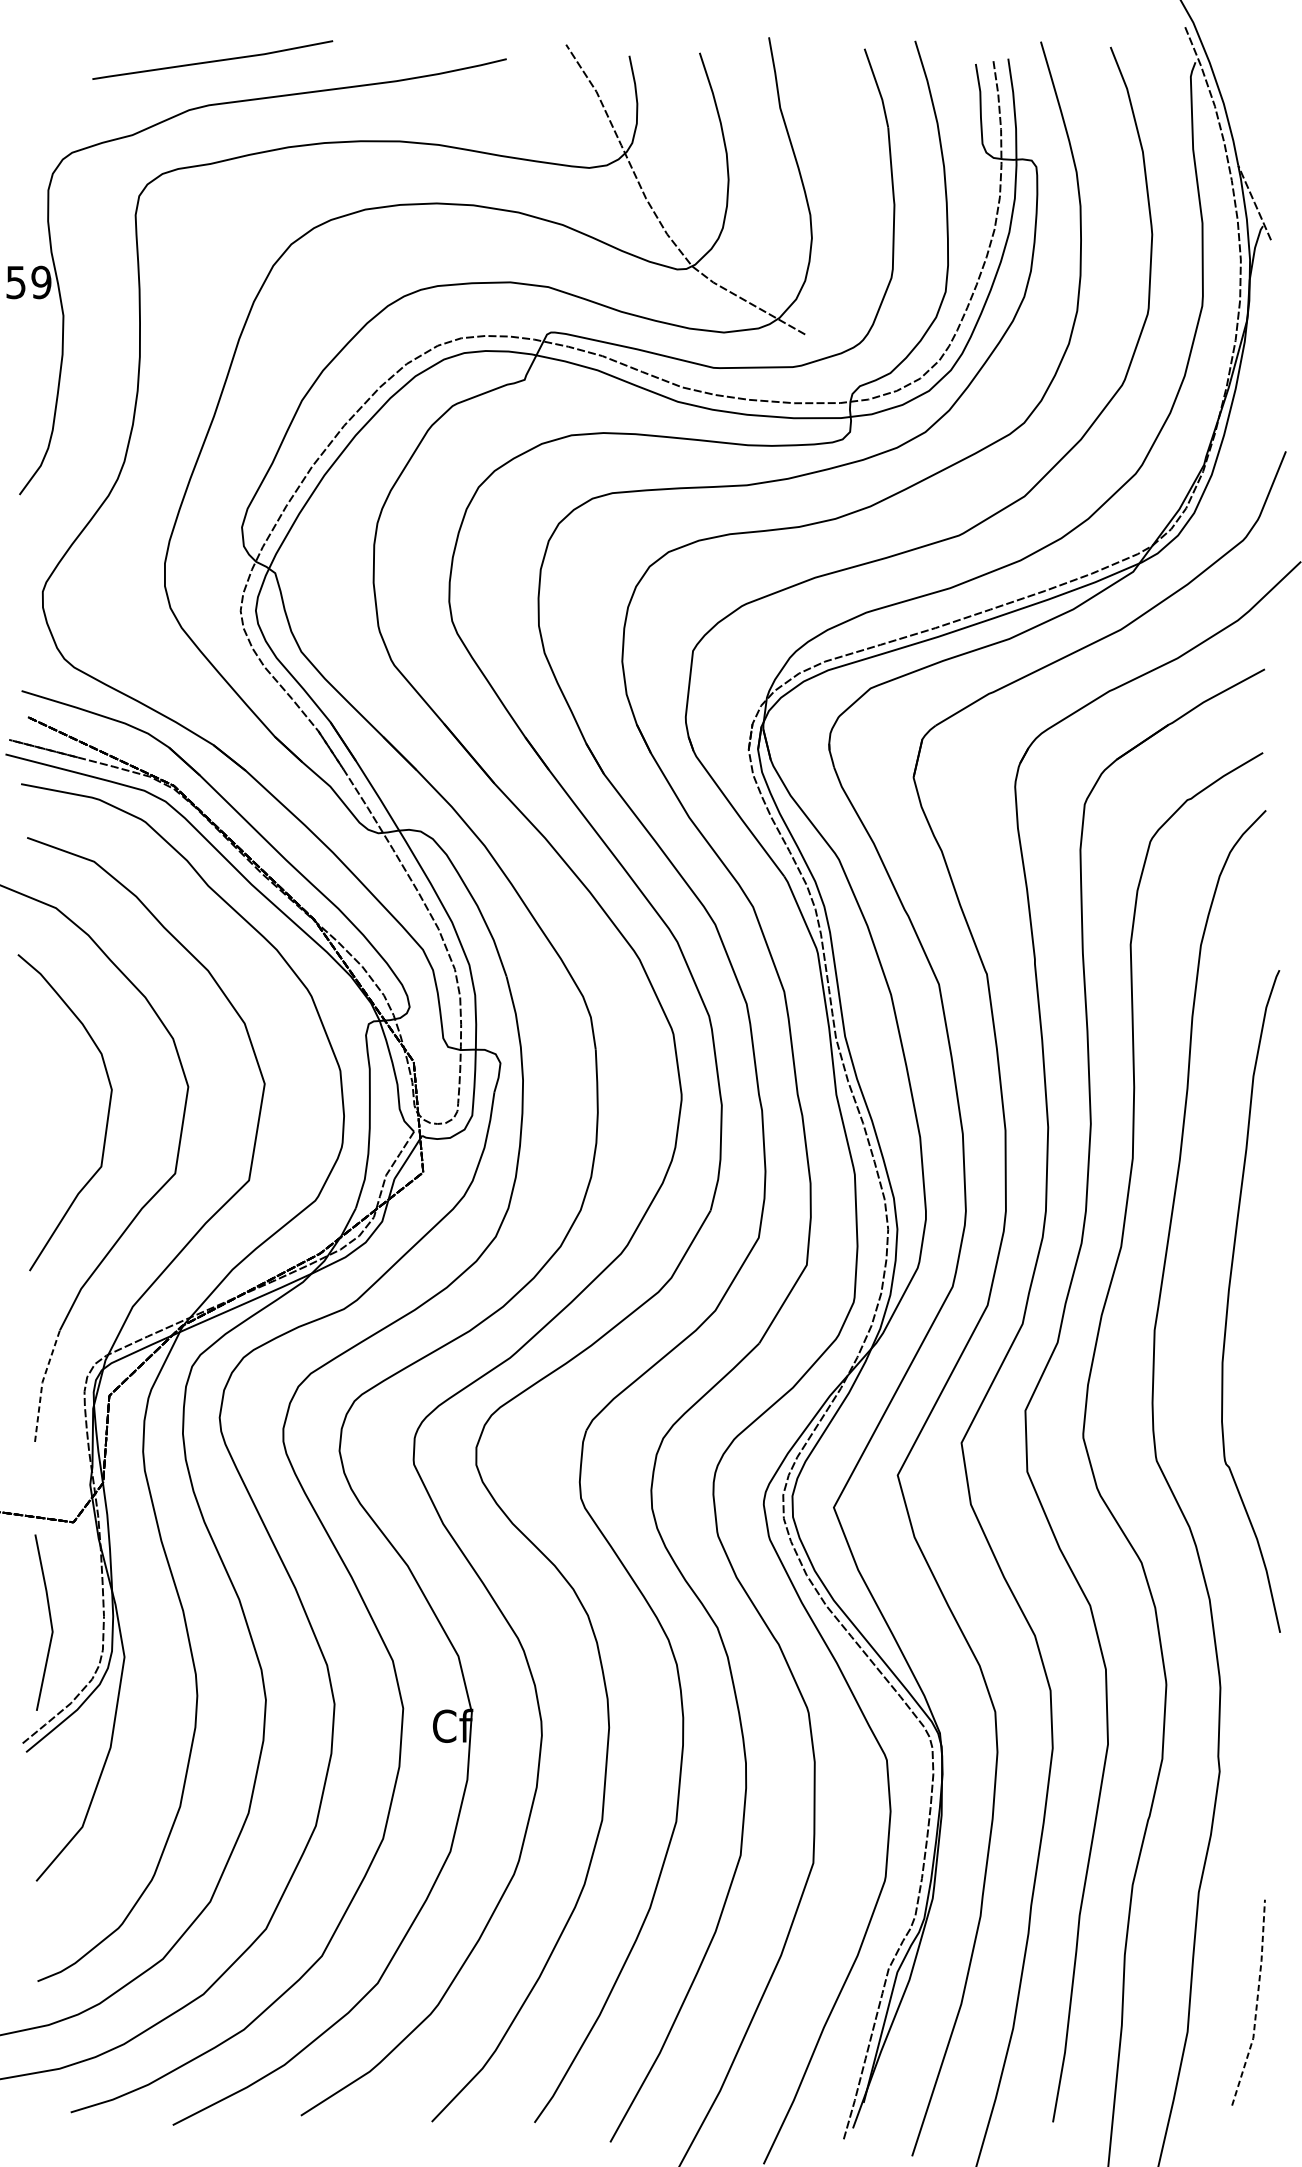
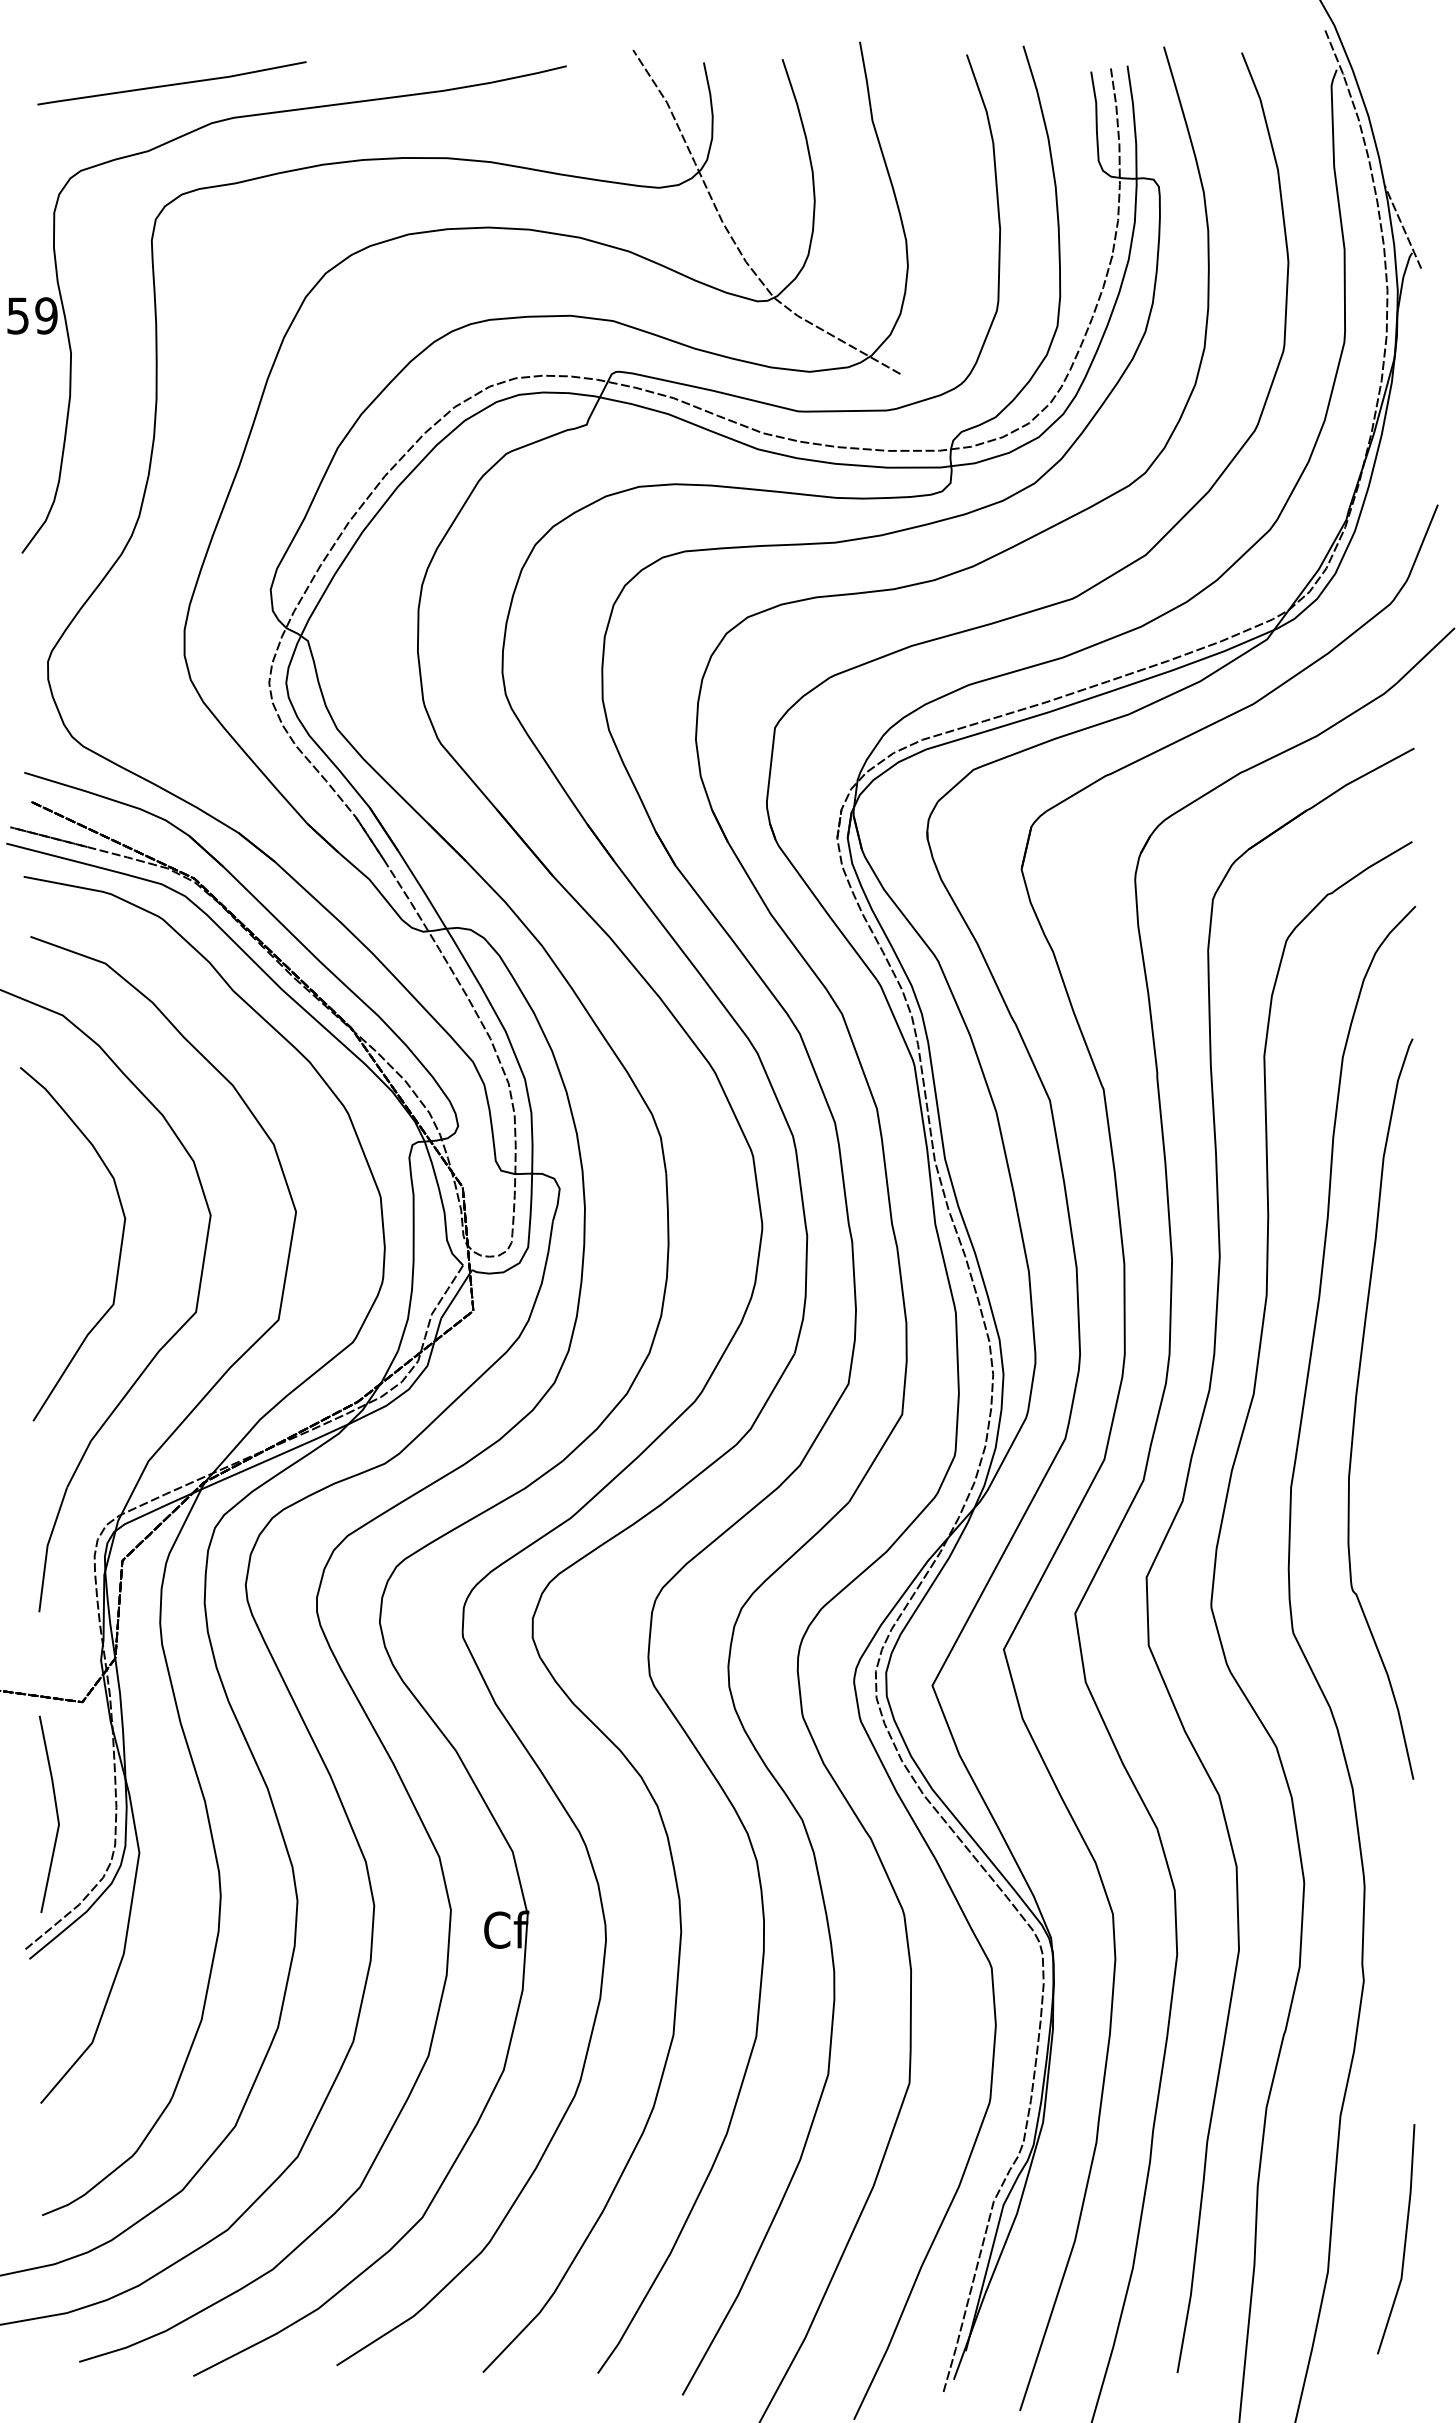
line: (213, 60) -> (172, 83), moved
curve: (1229, 1299) -> (1356, 1407), moved
line: (42, 1384) -> (47, 1547), dashed -> solid
line: (1256, 2003) -> (1405, 2240), dashed -> solid

